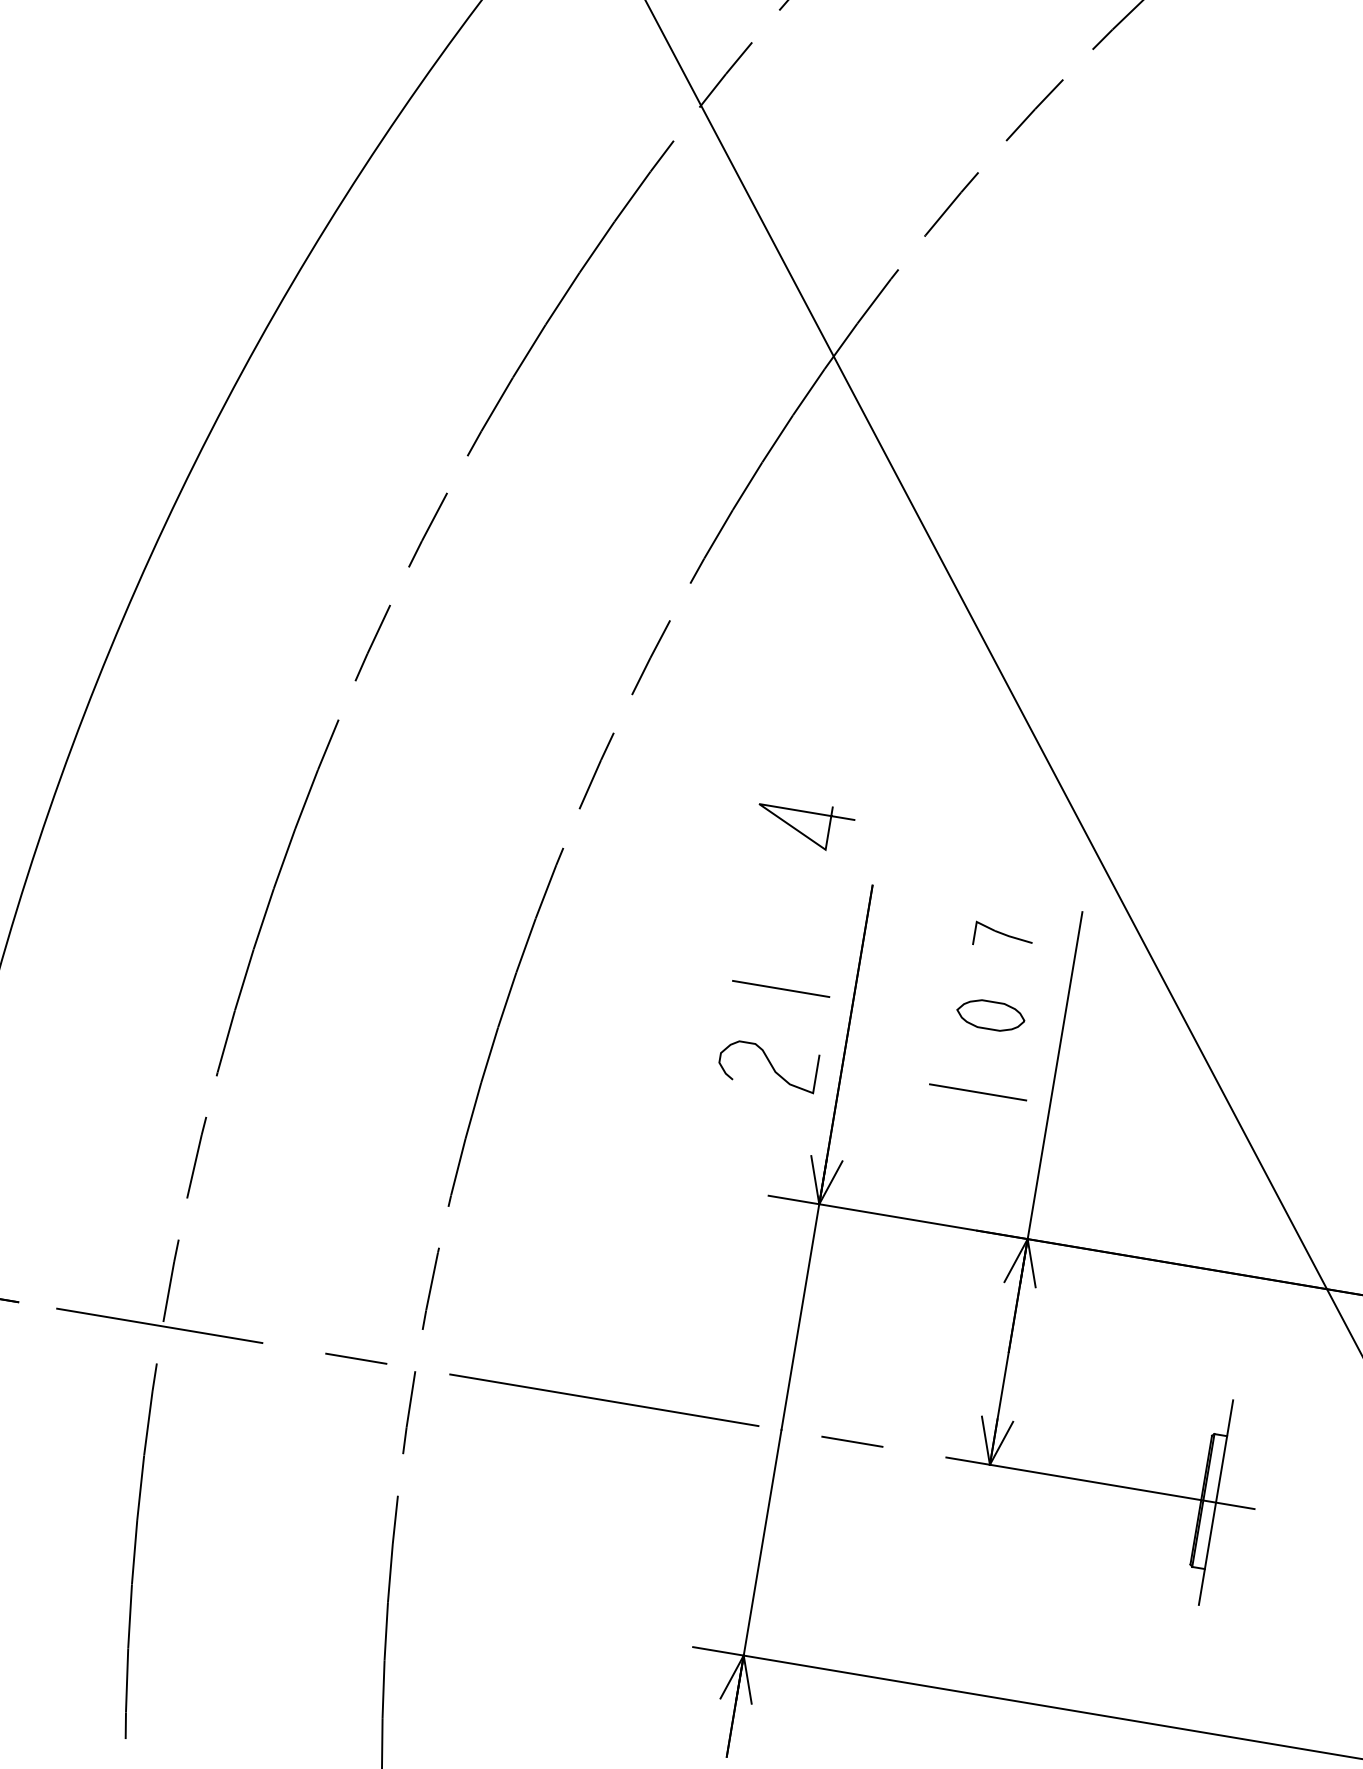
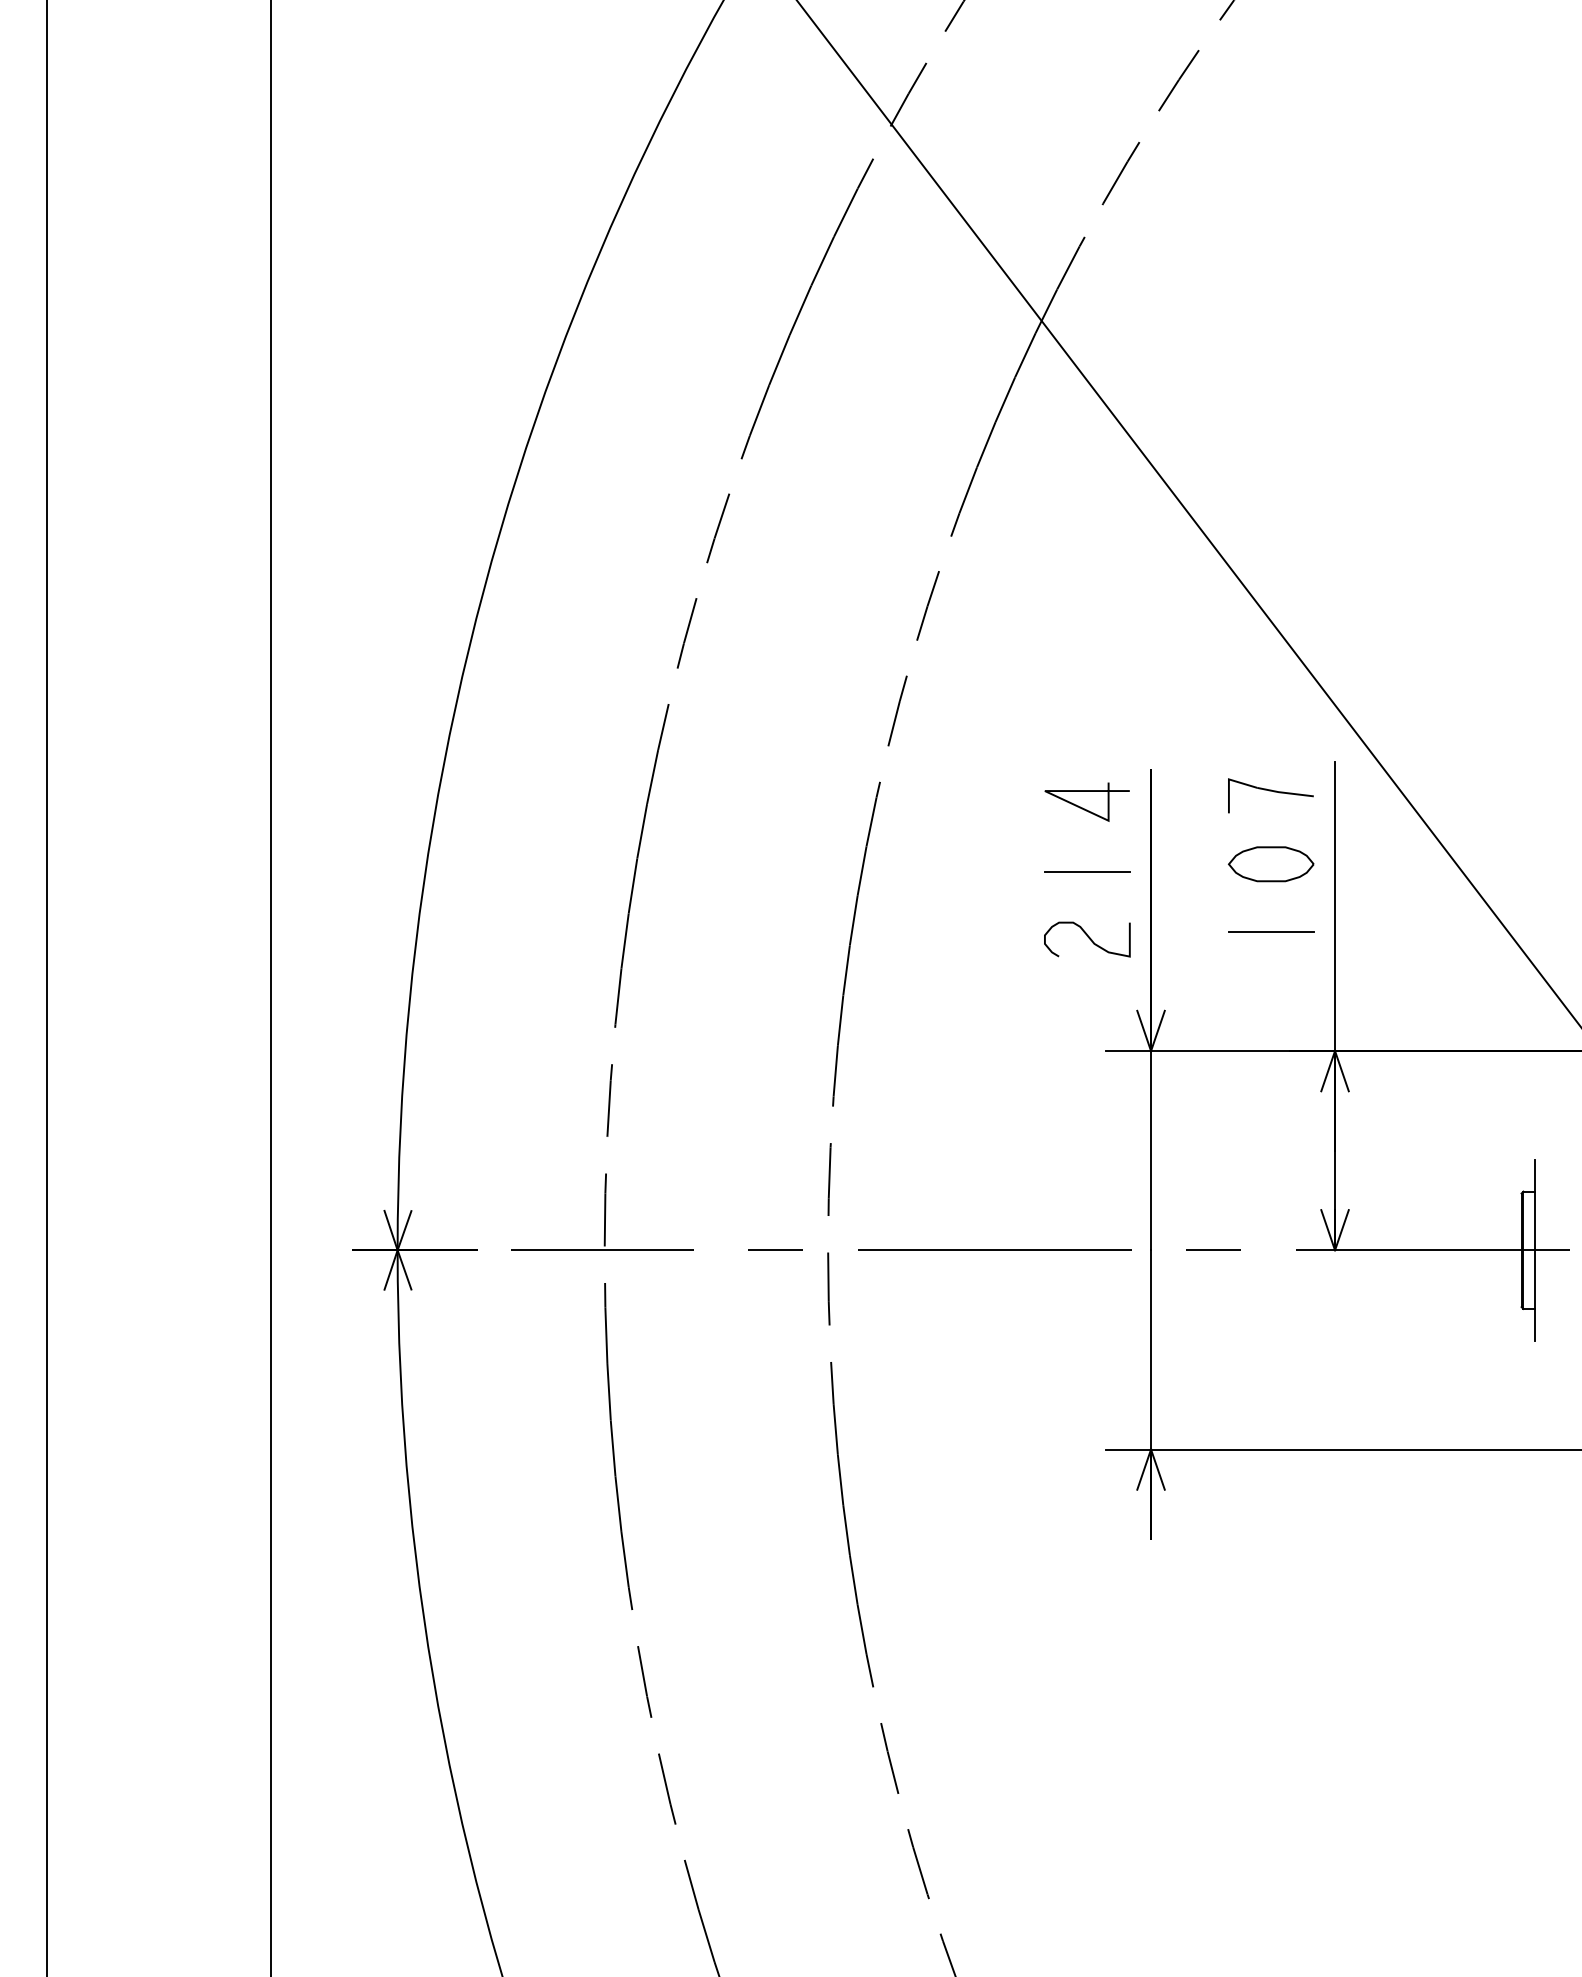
line: (798, 829) -> (1082, 807), moved
part: (1003, 937) -> (1270, 795), size x1.67
part: (991, 1015) -> (1271, 864), size x1.43

